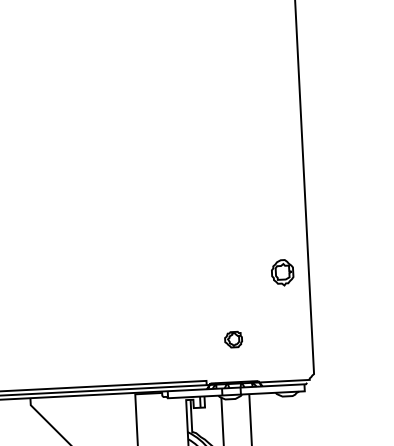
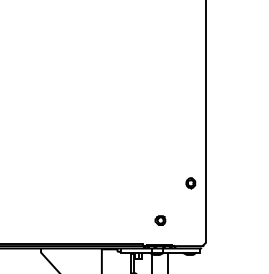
part: (282, 273) -> (190, 183), size x0.71

